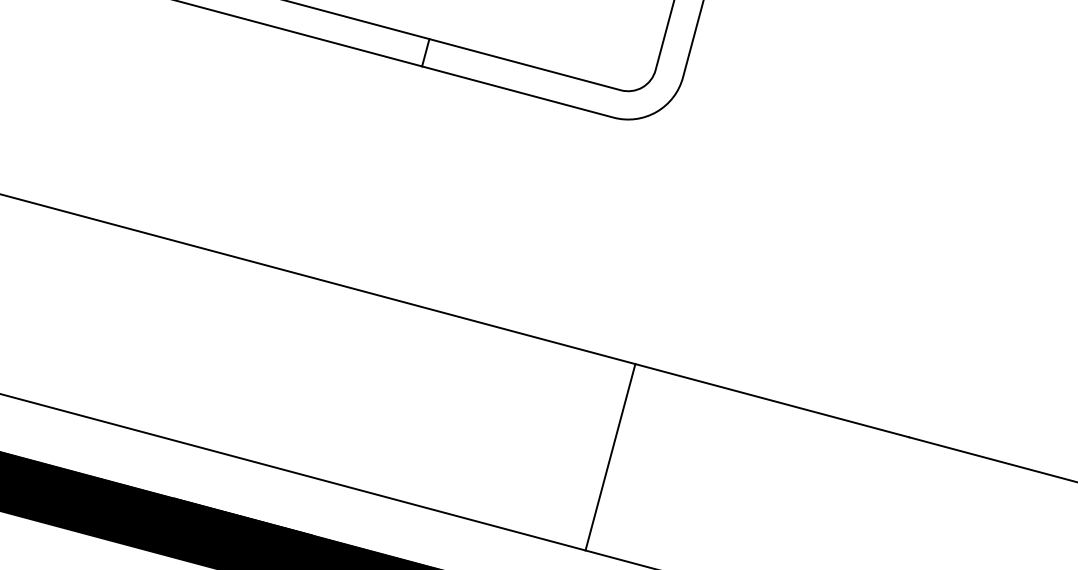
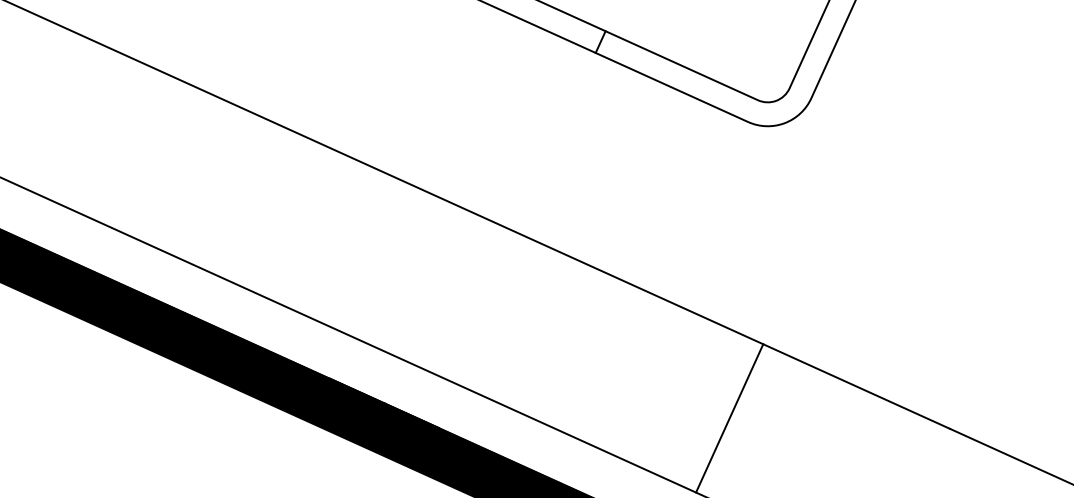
line: (610, 457) -> (729, 418), moved

